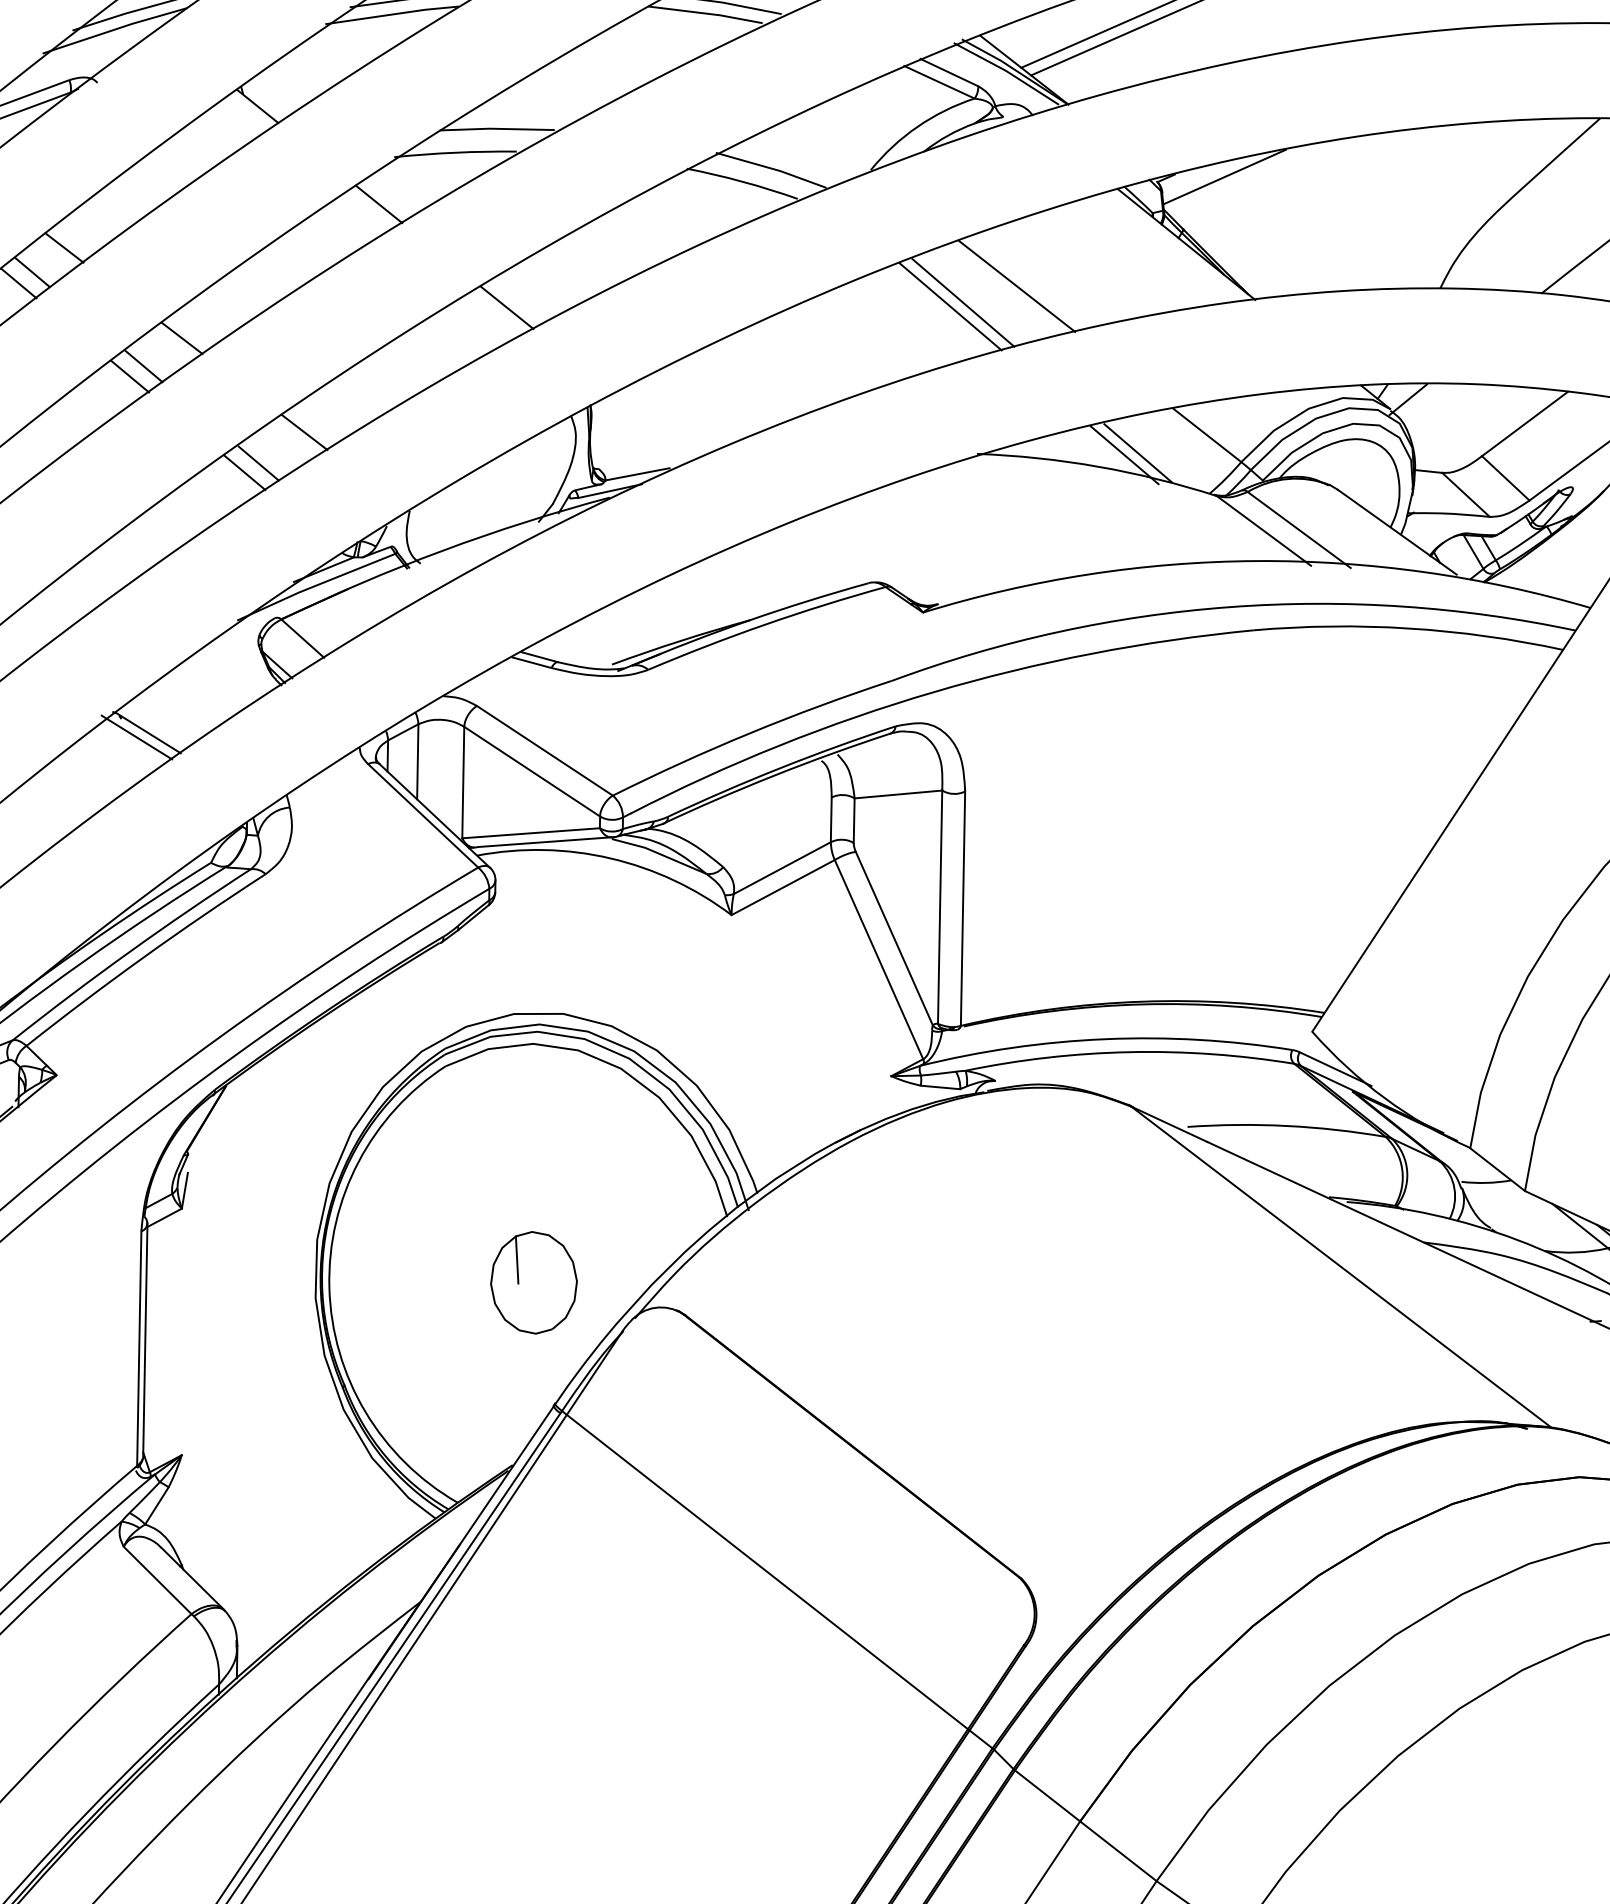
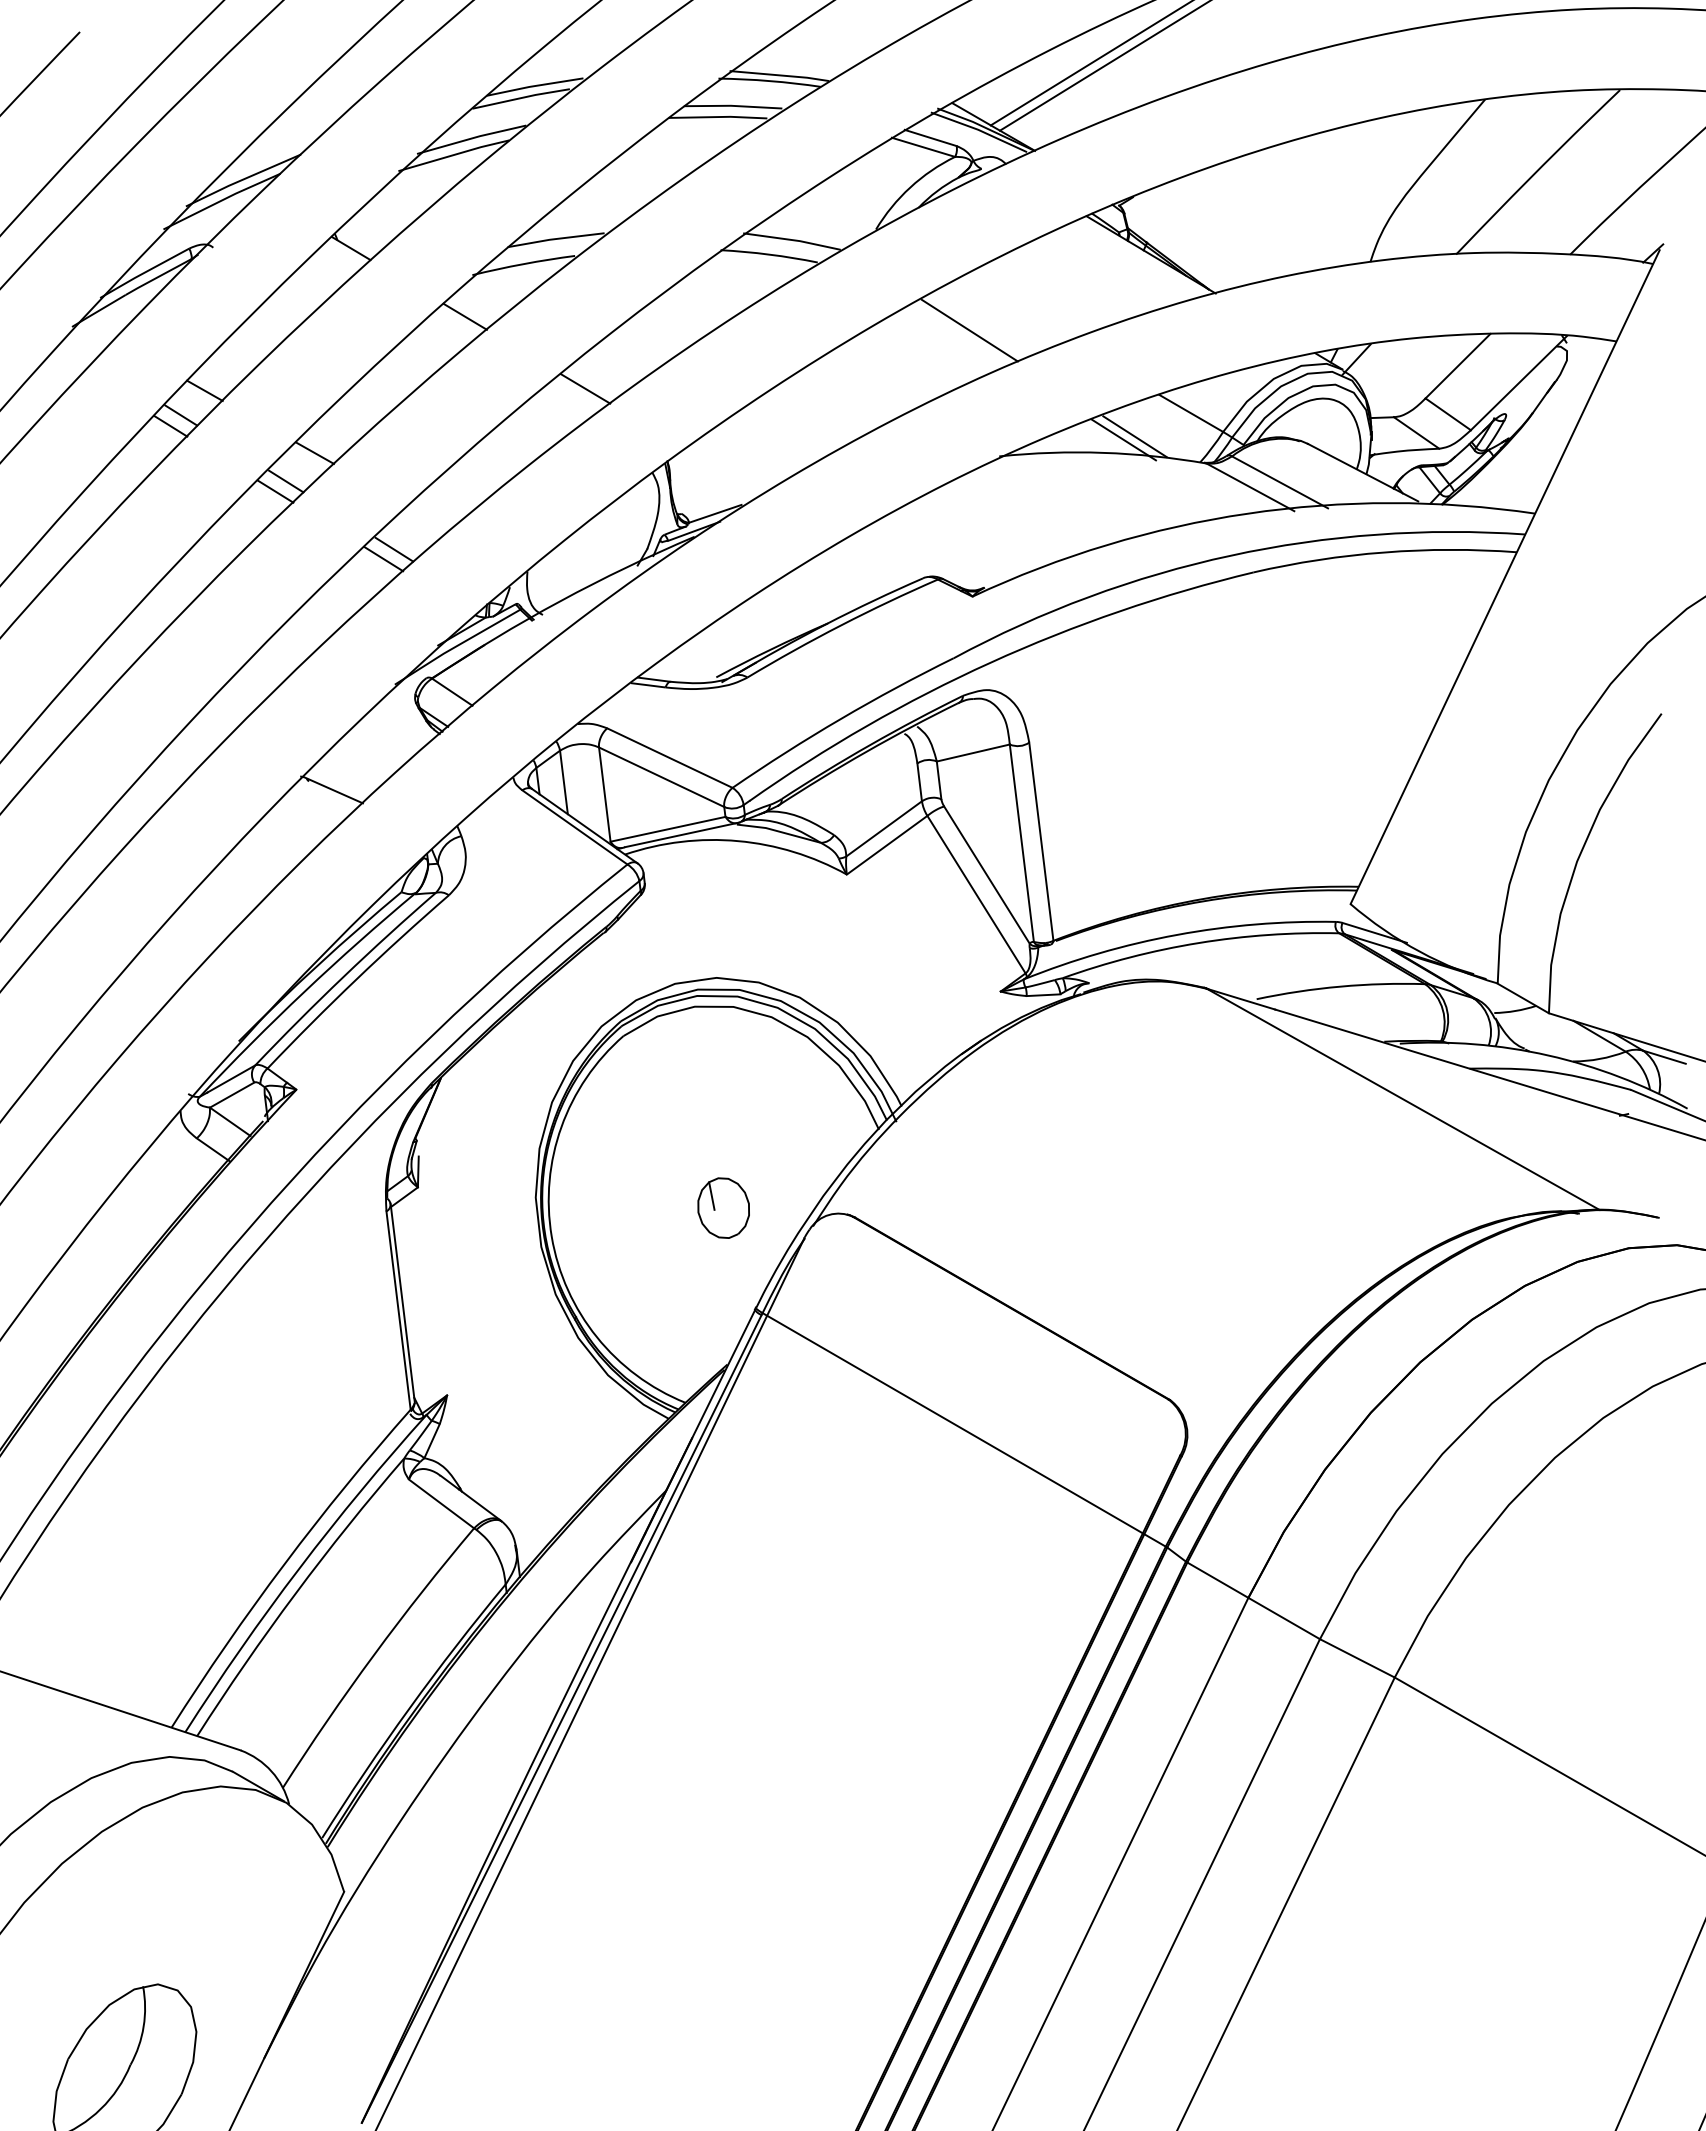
line: (1223, 176) -> (1174, 193), removed
line: (1016, 285) -> (1012, 309), removed
line: (950, 306) -> (959, 335), removed
line: (303, 431) -> (428, 517), removed
line: (136, 736) -> (323, 794), removed
part: (533, 1281) -> (723, 1207), size x0.7

